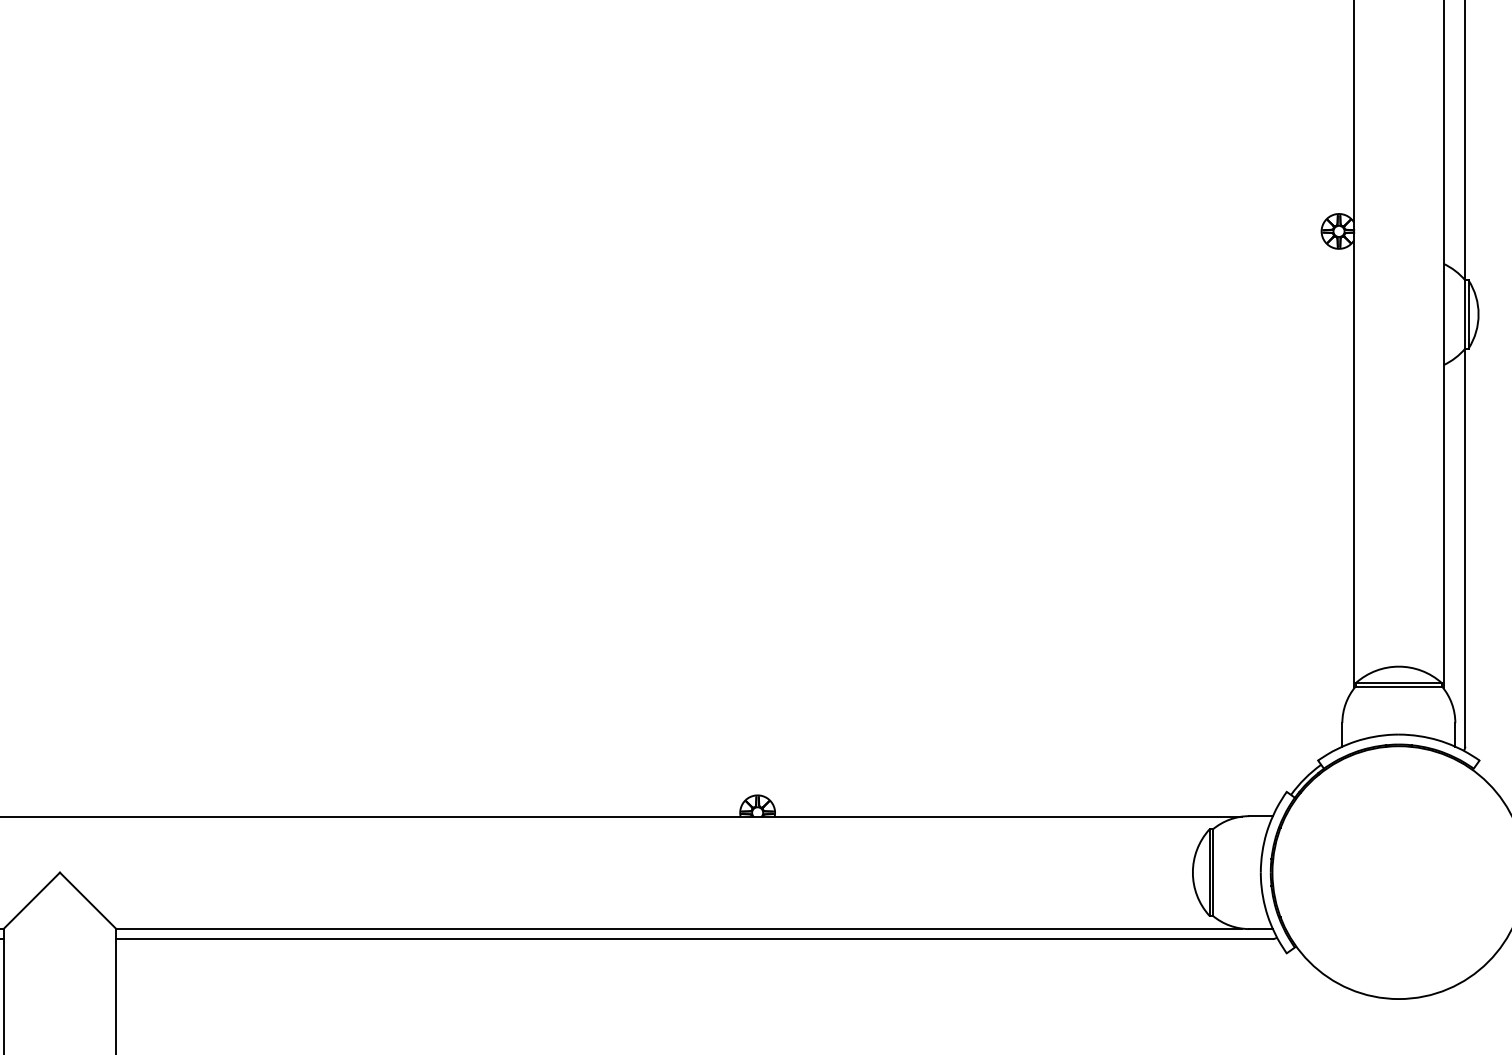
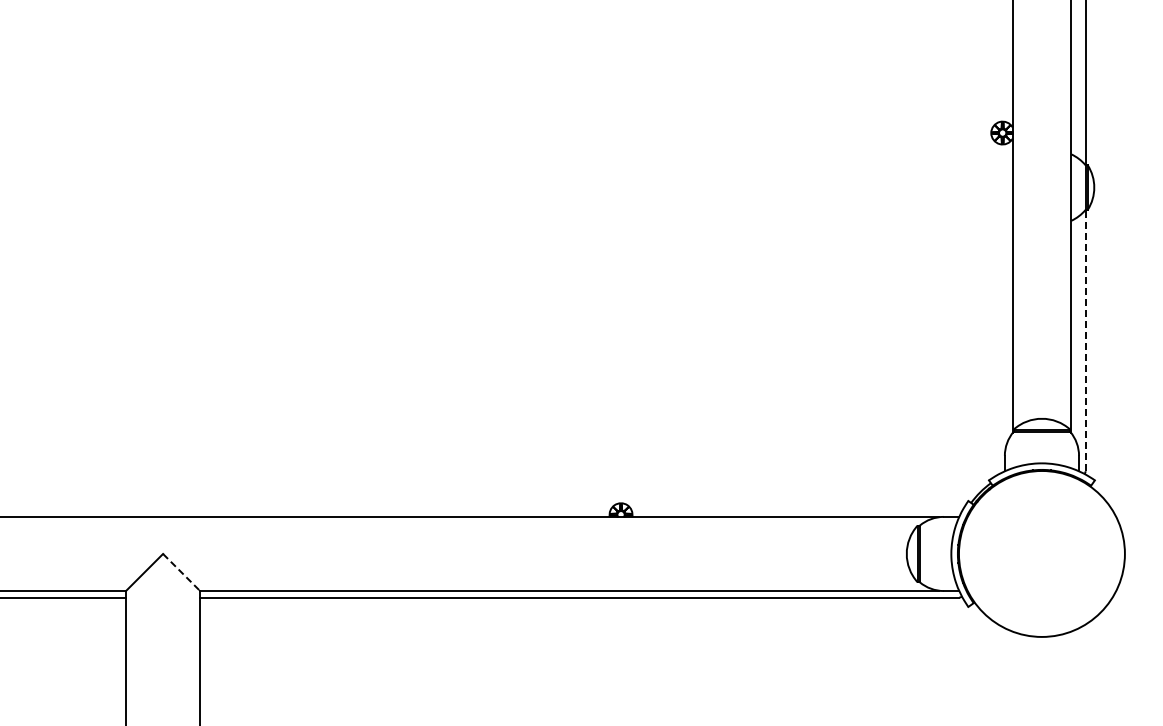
line: (1465, 547) -> (1085, 340), solid -> dashed
line: (88, 900) -> (181, 572), solid -> dashed

